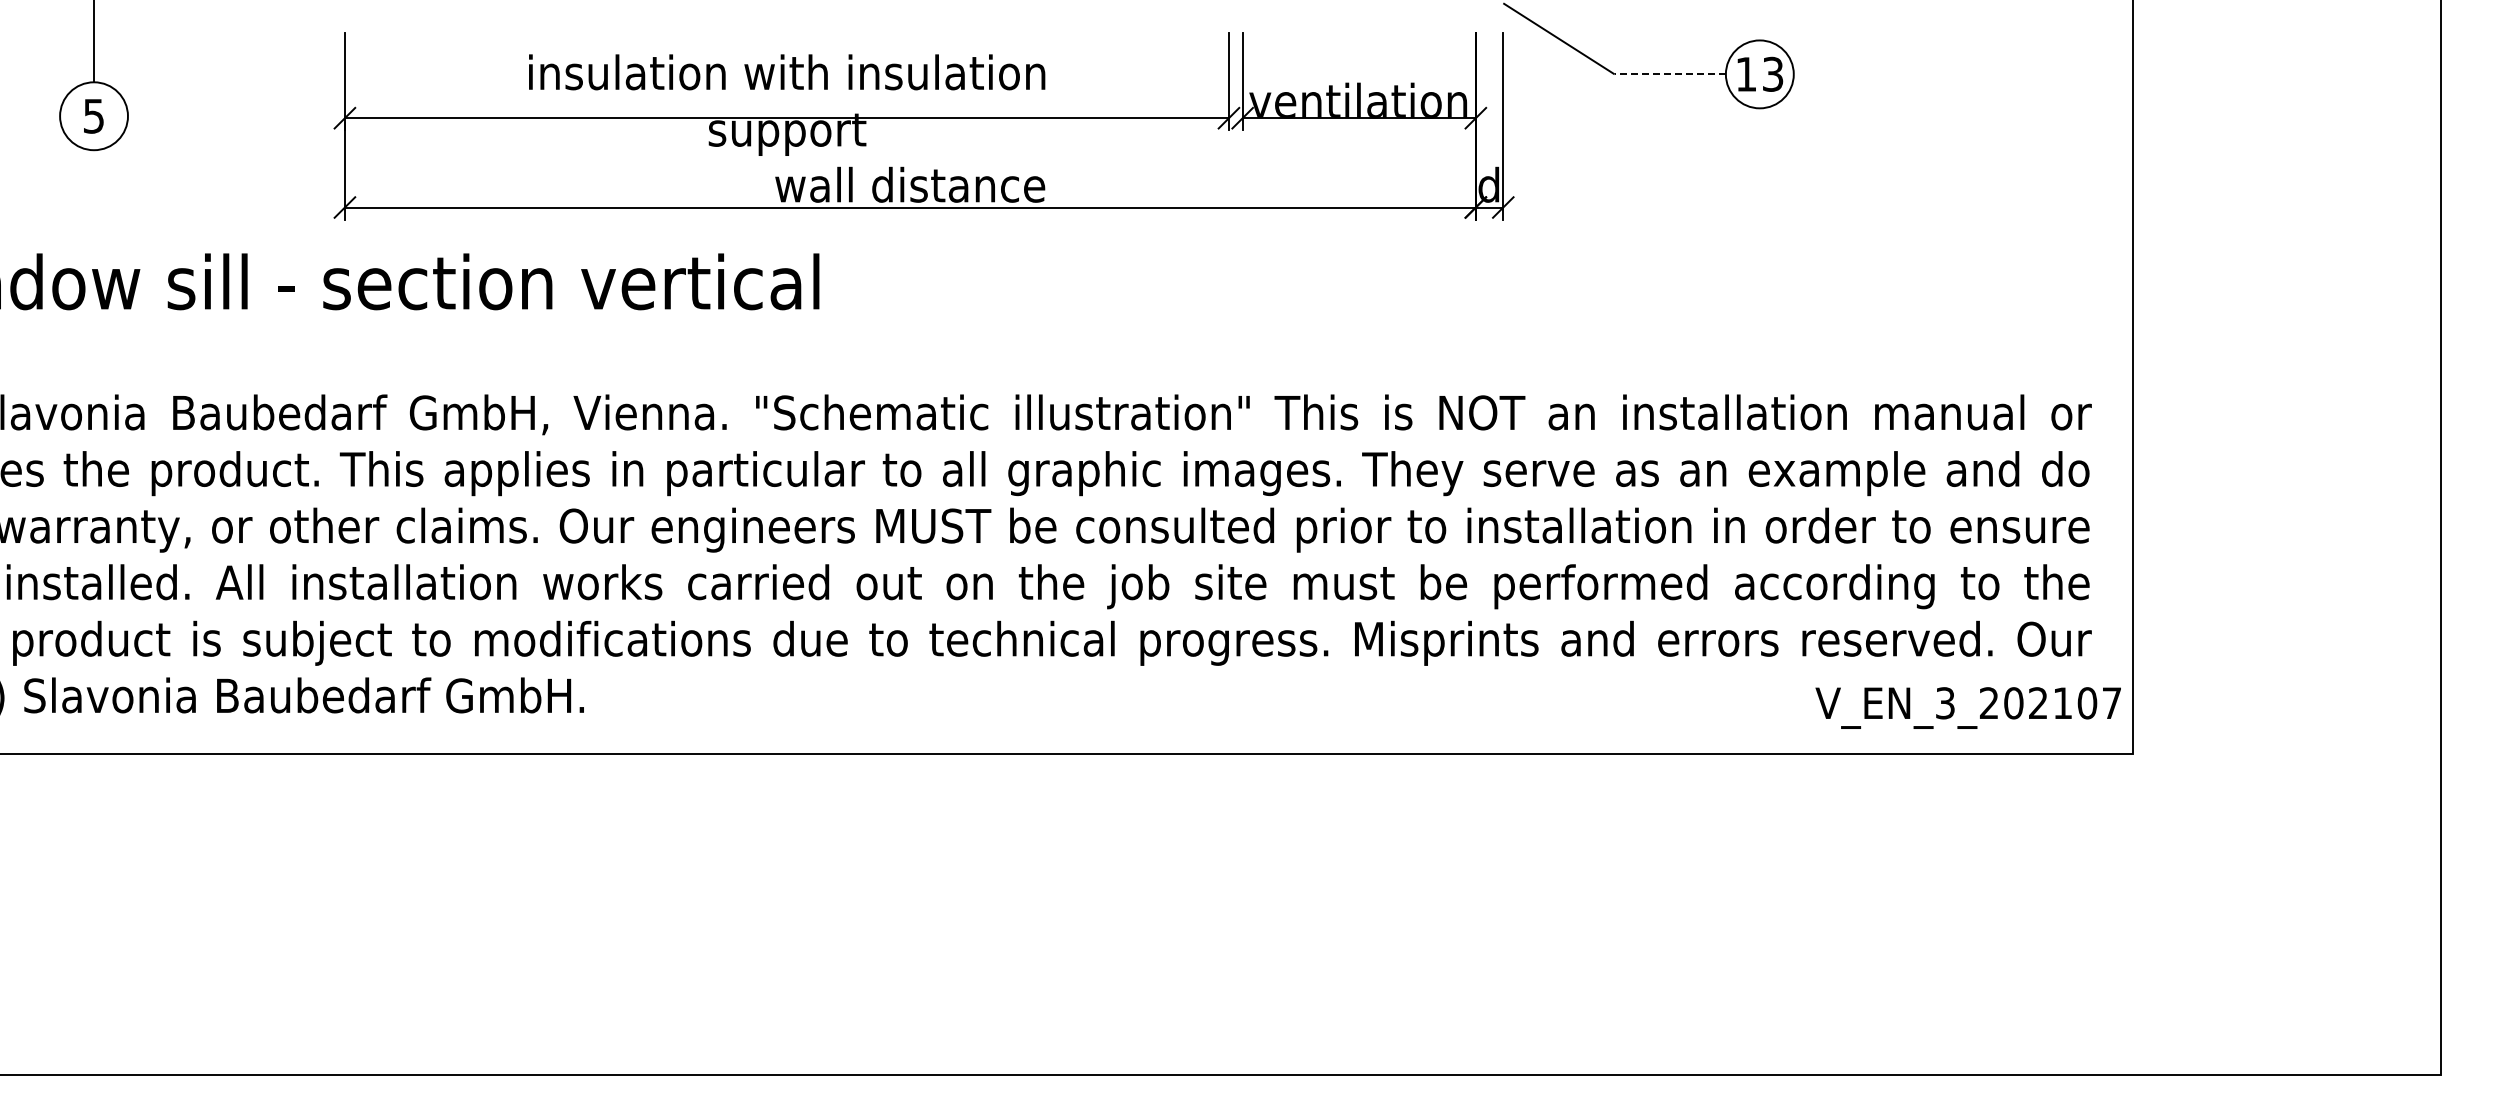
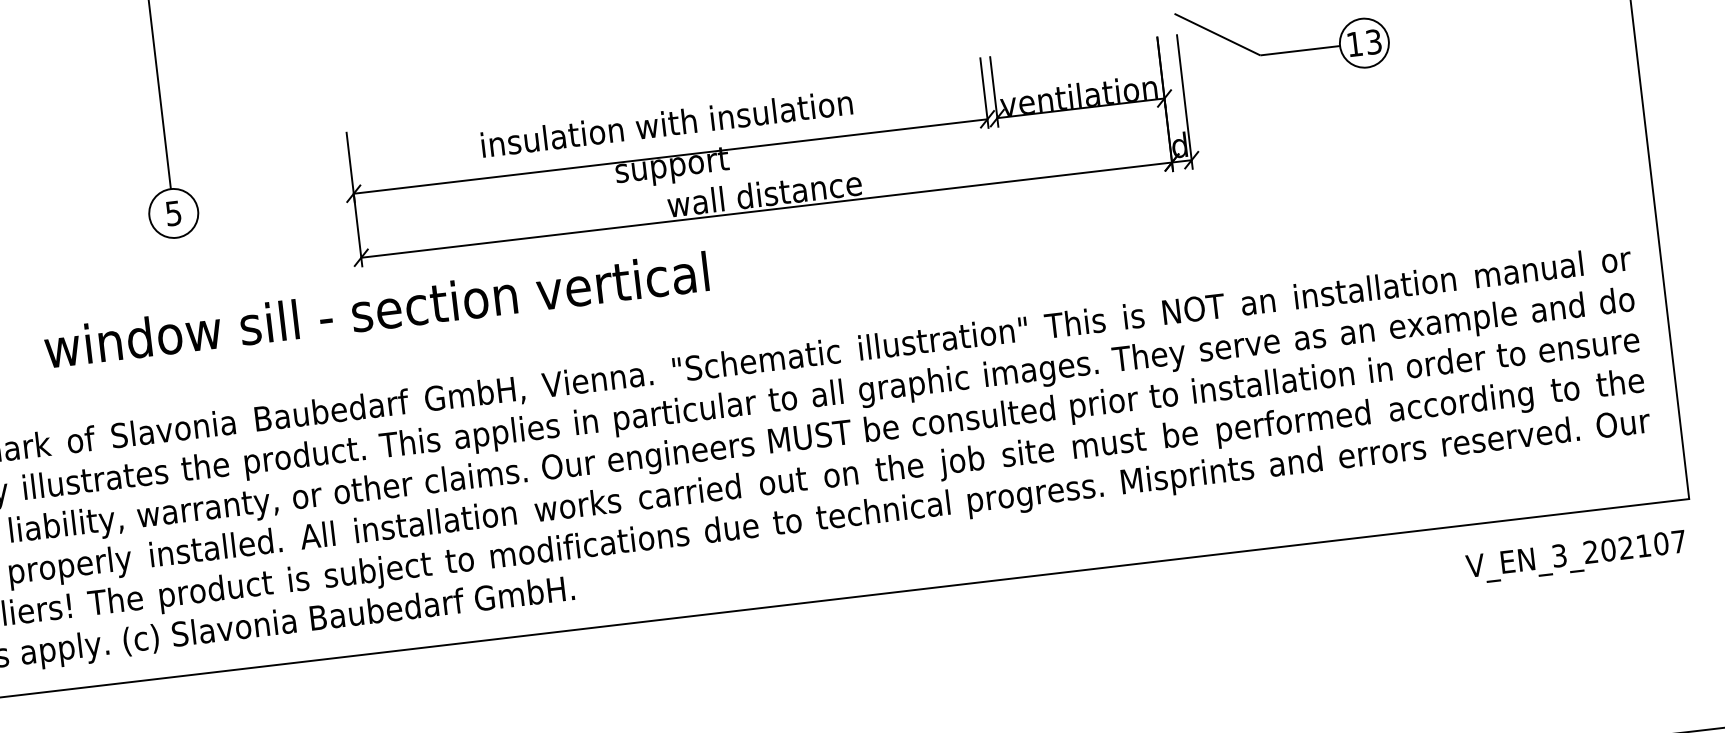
line: (1670, 74) -> (1300, 50), dashed -> solid
text: (1967, 707) -> (1575, 556), moved

